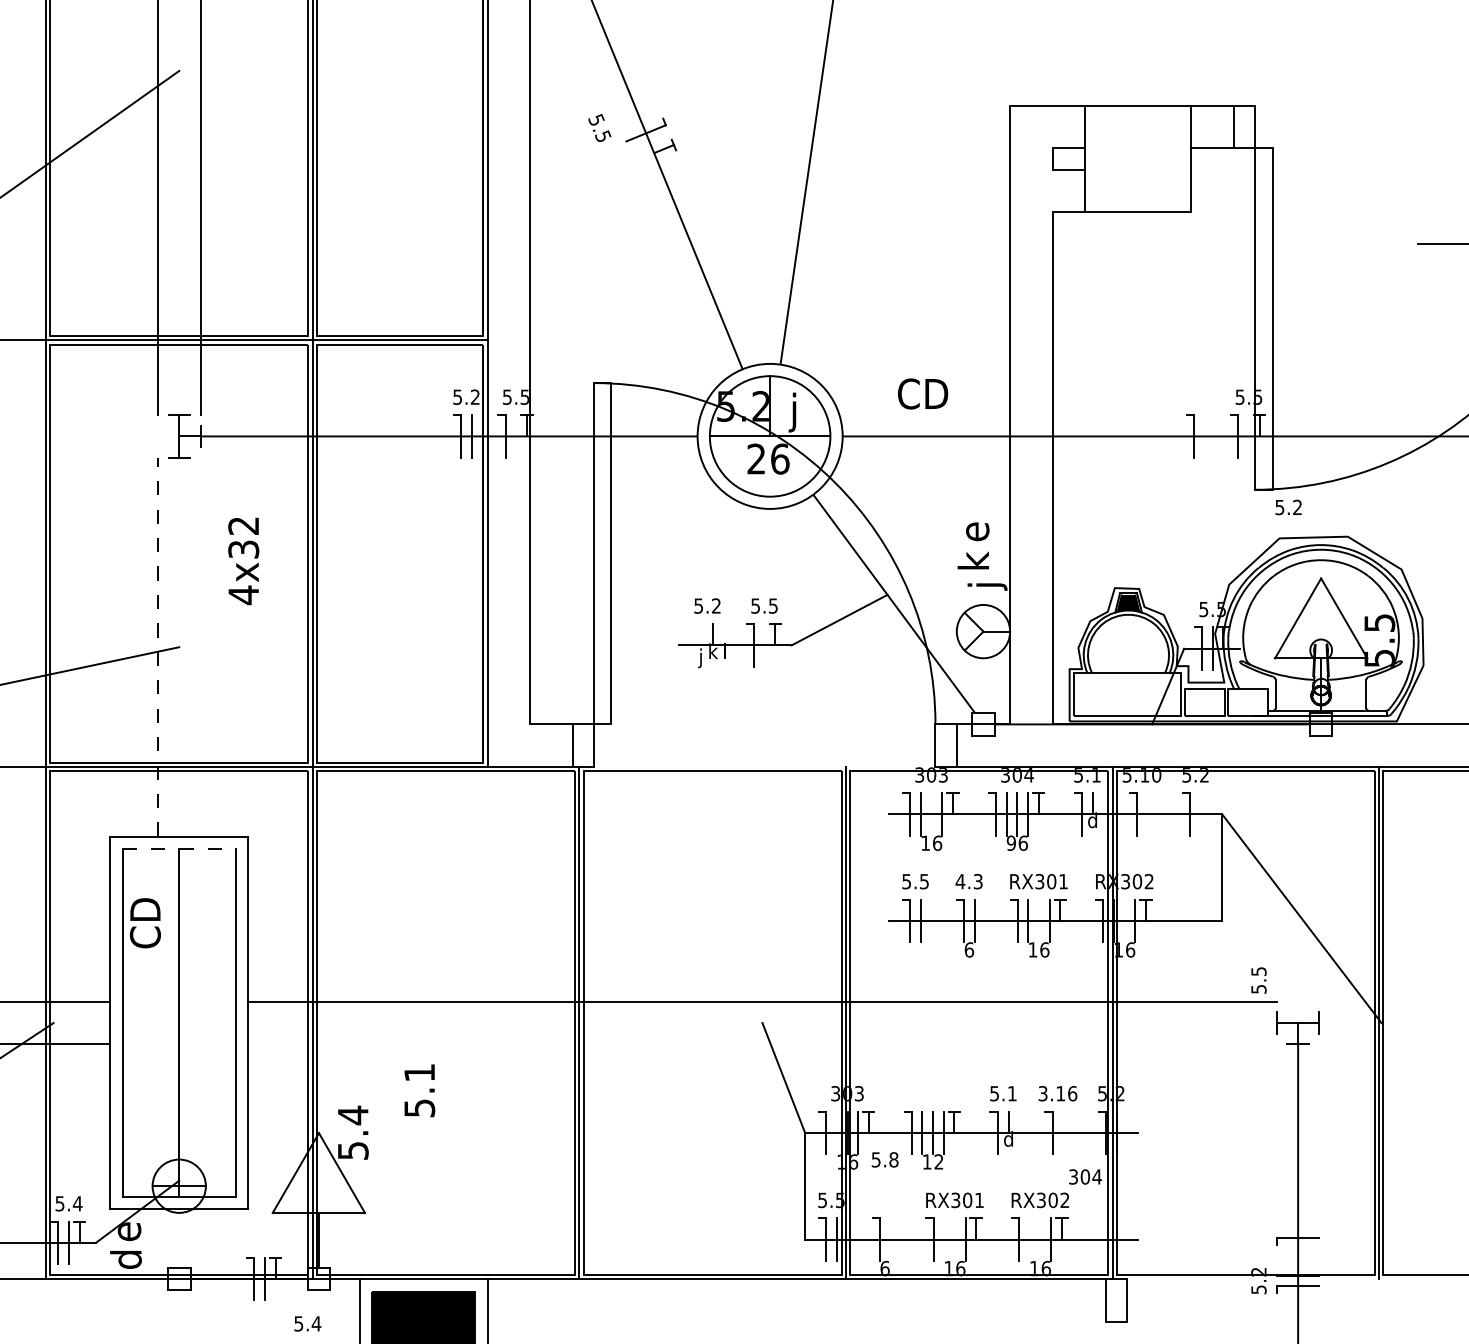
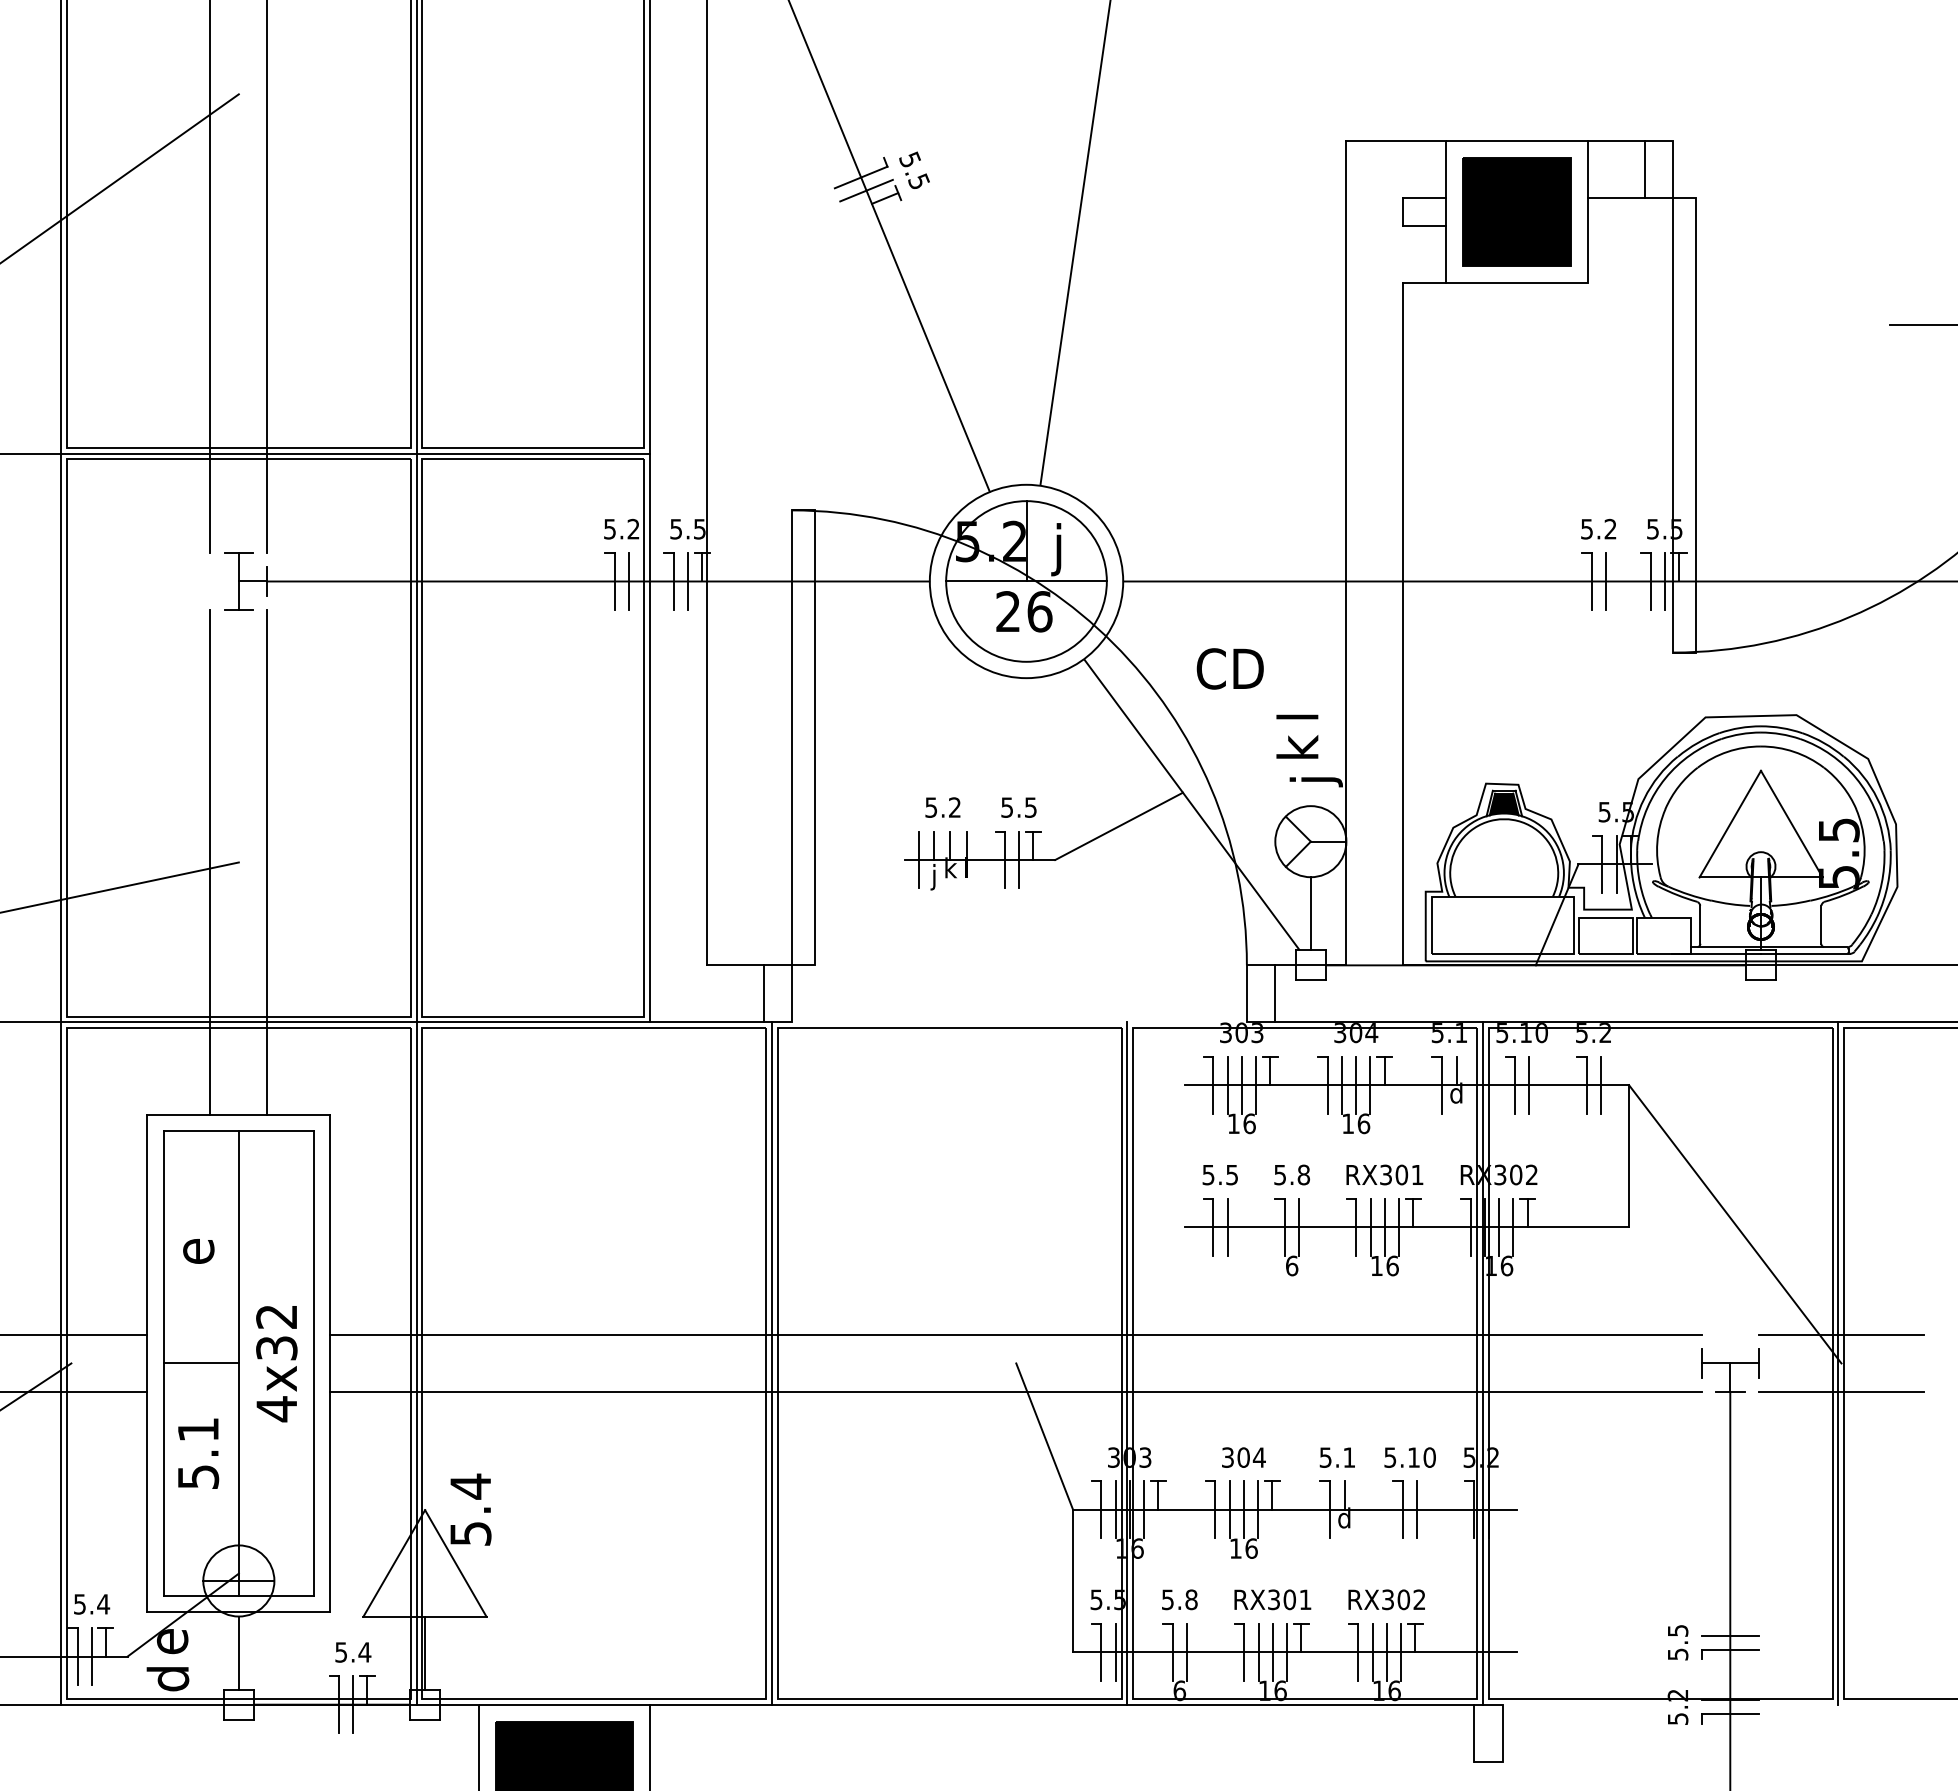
text: (599, 127) -> (914, 169), moved
line: (650, 143) -> (866, 190), added
part: (1137, 158) -> (1516, 211), added
text: (922, 393) -> (1229, 668), moved
line: (516, 436) -> (688, 581), added
line: (1205, 436) -> (1606, 581), added
line: (1248, 436) -> (1664, 581), added
text: (1288, 506) -> (1598, 528), moved
text: (973, 531) -> (1297, 708), e -> l
text: (243, 561) -> (276, 1364), moved
line: (701, 634) -> (934, 845), added
line: (725, 634) -> (966, 845), added
line: (689, 644) -> (919, 859), added
line: (764, 644) -> (1019, 859), added
line: (157, 647) -> (210, 862), dashed -> solid
line: (200, 647) -> (267, 862), added
line: (983, 685) -> (1310, 913), added
line: (931, 813) -> (1241, 1084), added
line: (1147, 813) -> (1529, 1084), added
line: (1200, 813) -> (1600, 1084), added
text: (1011, 843) -> (1348, 1123), 96 -> 16
line: (179, 849) -> (239, 1131), dashed -> solid
text: (968, 881) -> (1291, 1174), 4.3 -> 5.8
line: (1038, 920) -> (1384, 1226), added
line: (1124, 920) -> (1499, 1226), added
text: (145, 923) -> (193, 1230), CD -> e
text: (1259, 980) -> (1678, 1642), moved
line: (1381, 1002) -> (1841, 1335), added
line: (150, 1023) -> (200, 1363), added
line: (761, 1044) -> (1015, 1391), added
line: (1381, 1044) -> (1841, 1391), added
text: (419, 1090) -> (198, 1453), moved
text: (1058, 1093) -> (1410, 1457), 3.16 -> 5.10
line: (836, 1132) -> (1115, 1509), added
line: (1063, 1132) -> (1417, 1509), added
text: (884, 1159) -> (1179, 1599), moved
text: (938, 1161) -> (1251, 1548), 12 -> 16
text: (1085, 1176) -> (1243, 1457), moved
line: (1297, 1227) -> (1729, 1635), added
line: (178, 1239) -> (238, 1652), added
line: (890, 1239) -> (1186, 1651), added
line: (944, 1239) -> (1258, 1651), added
line: (954, 1239) -> (1272, 1651), added
line: (1029, 1239) -> (1372, 1651), added
line: (1040, 1239) -> (1386, 1651), added
text: (308, 1323) -> (353, 1652), moved

